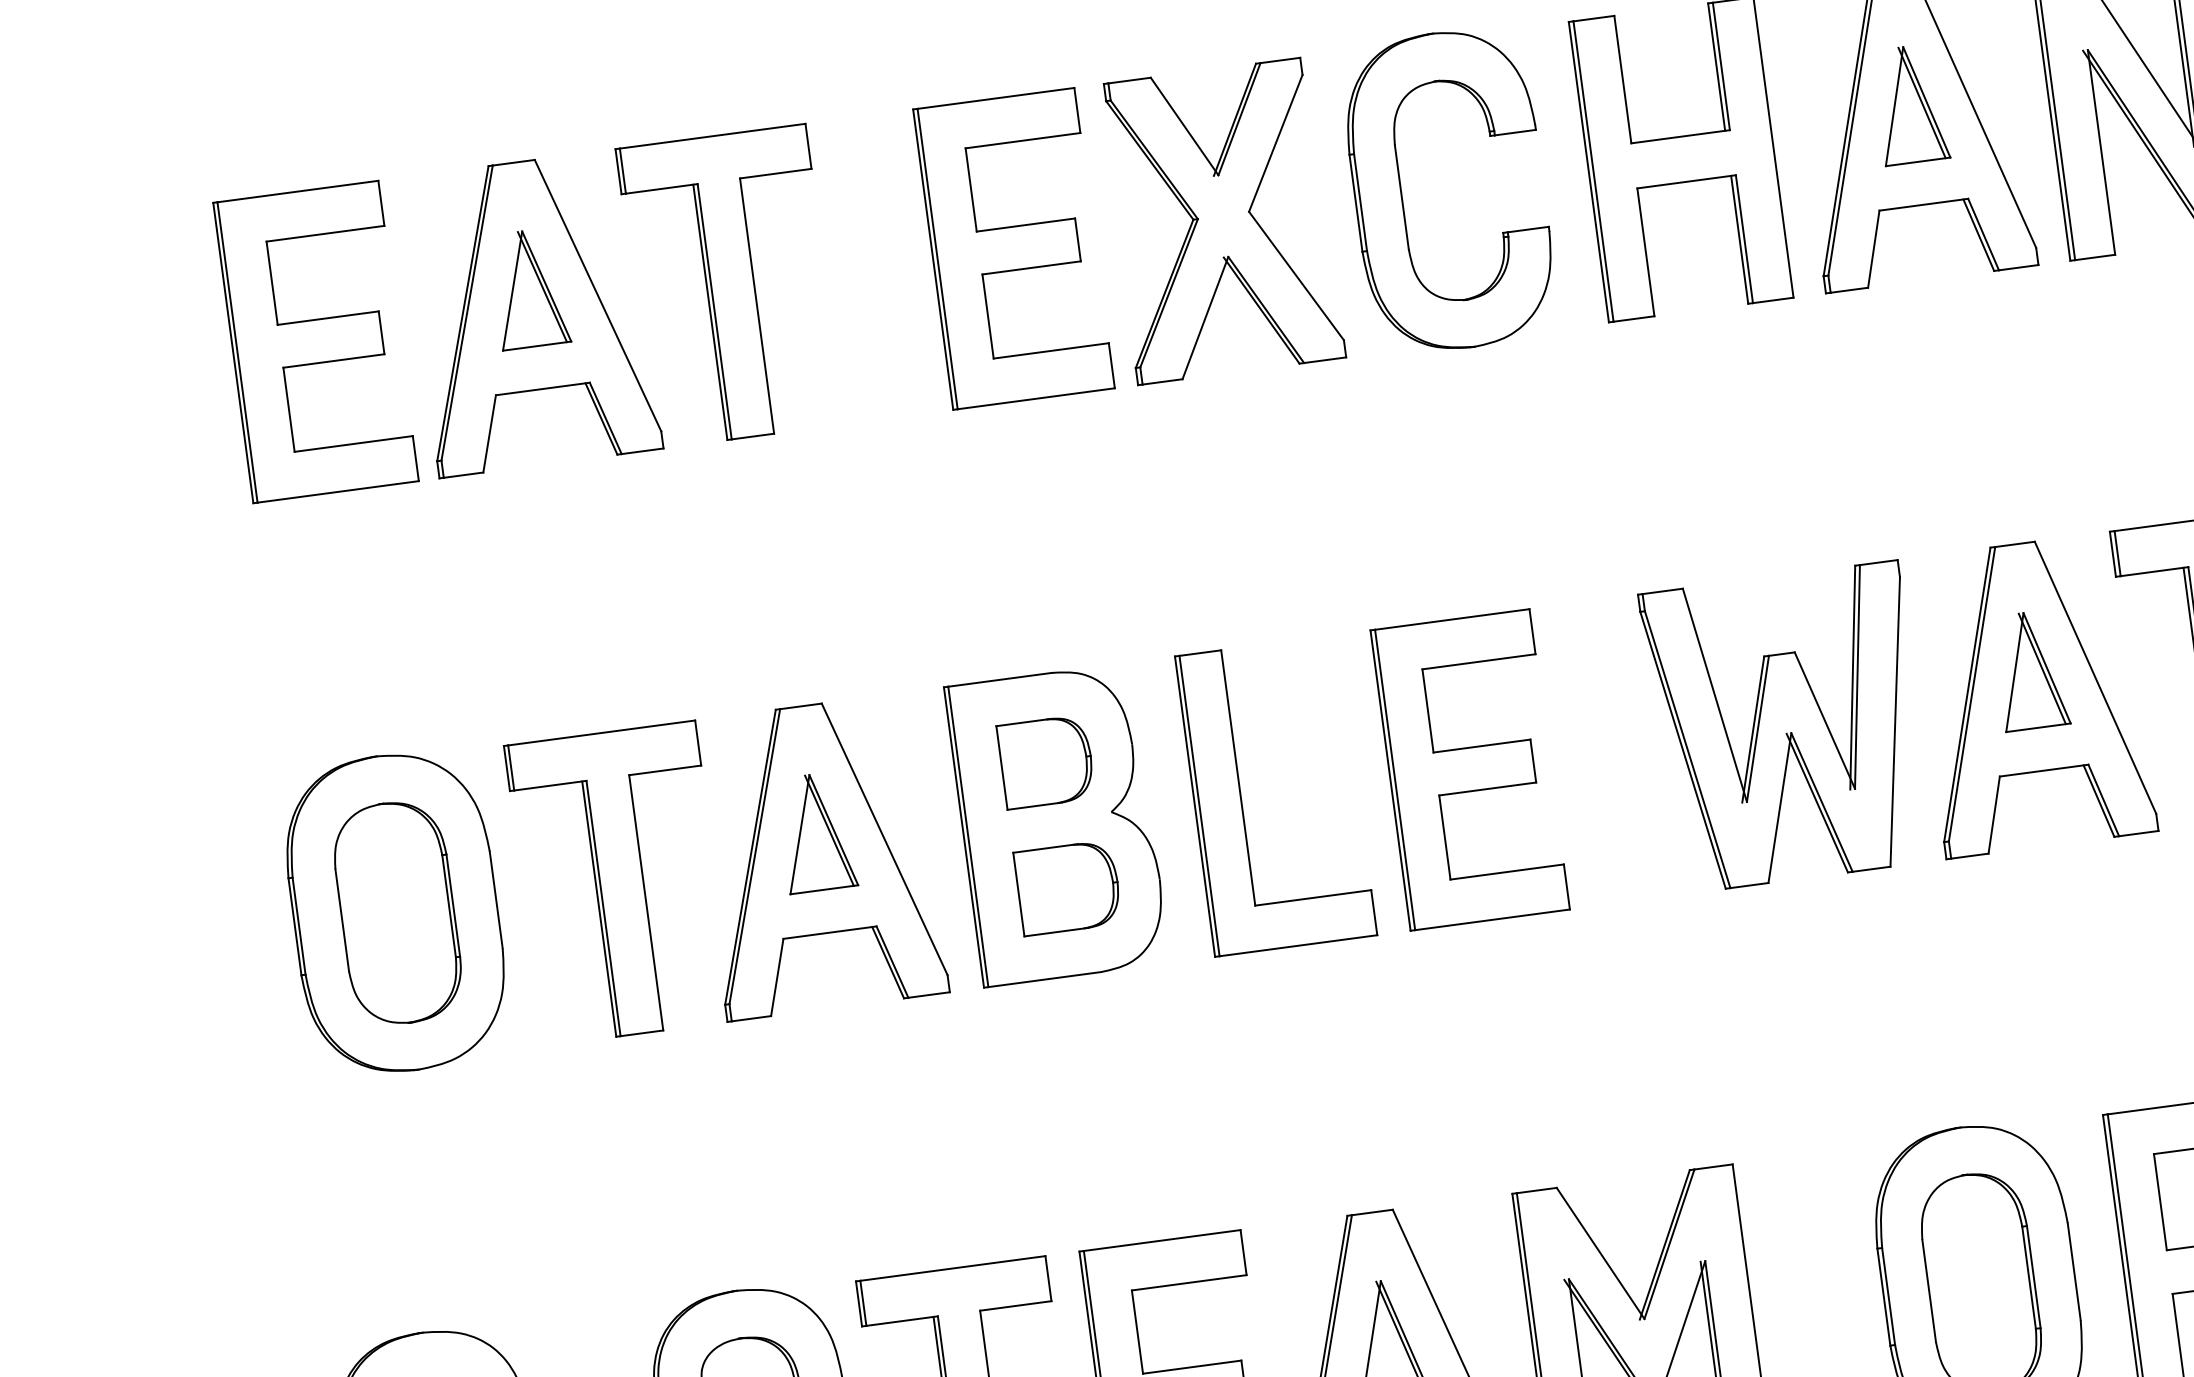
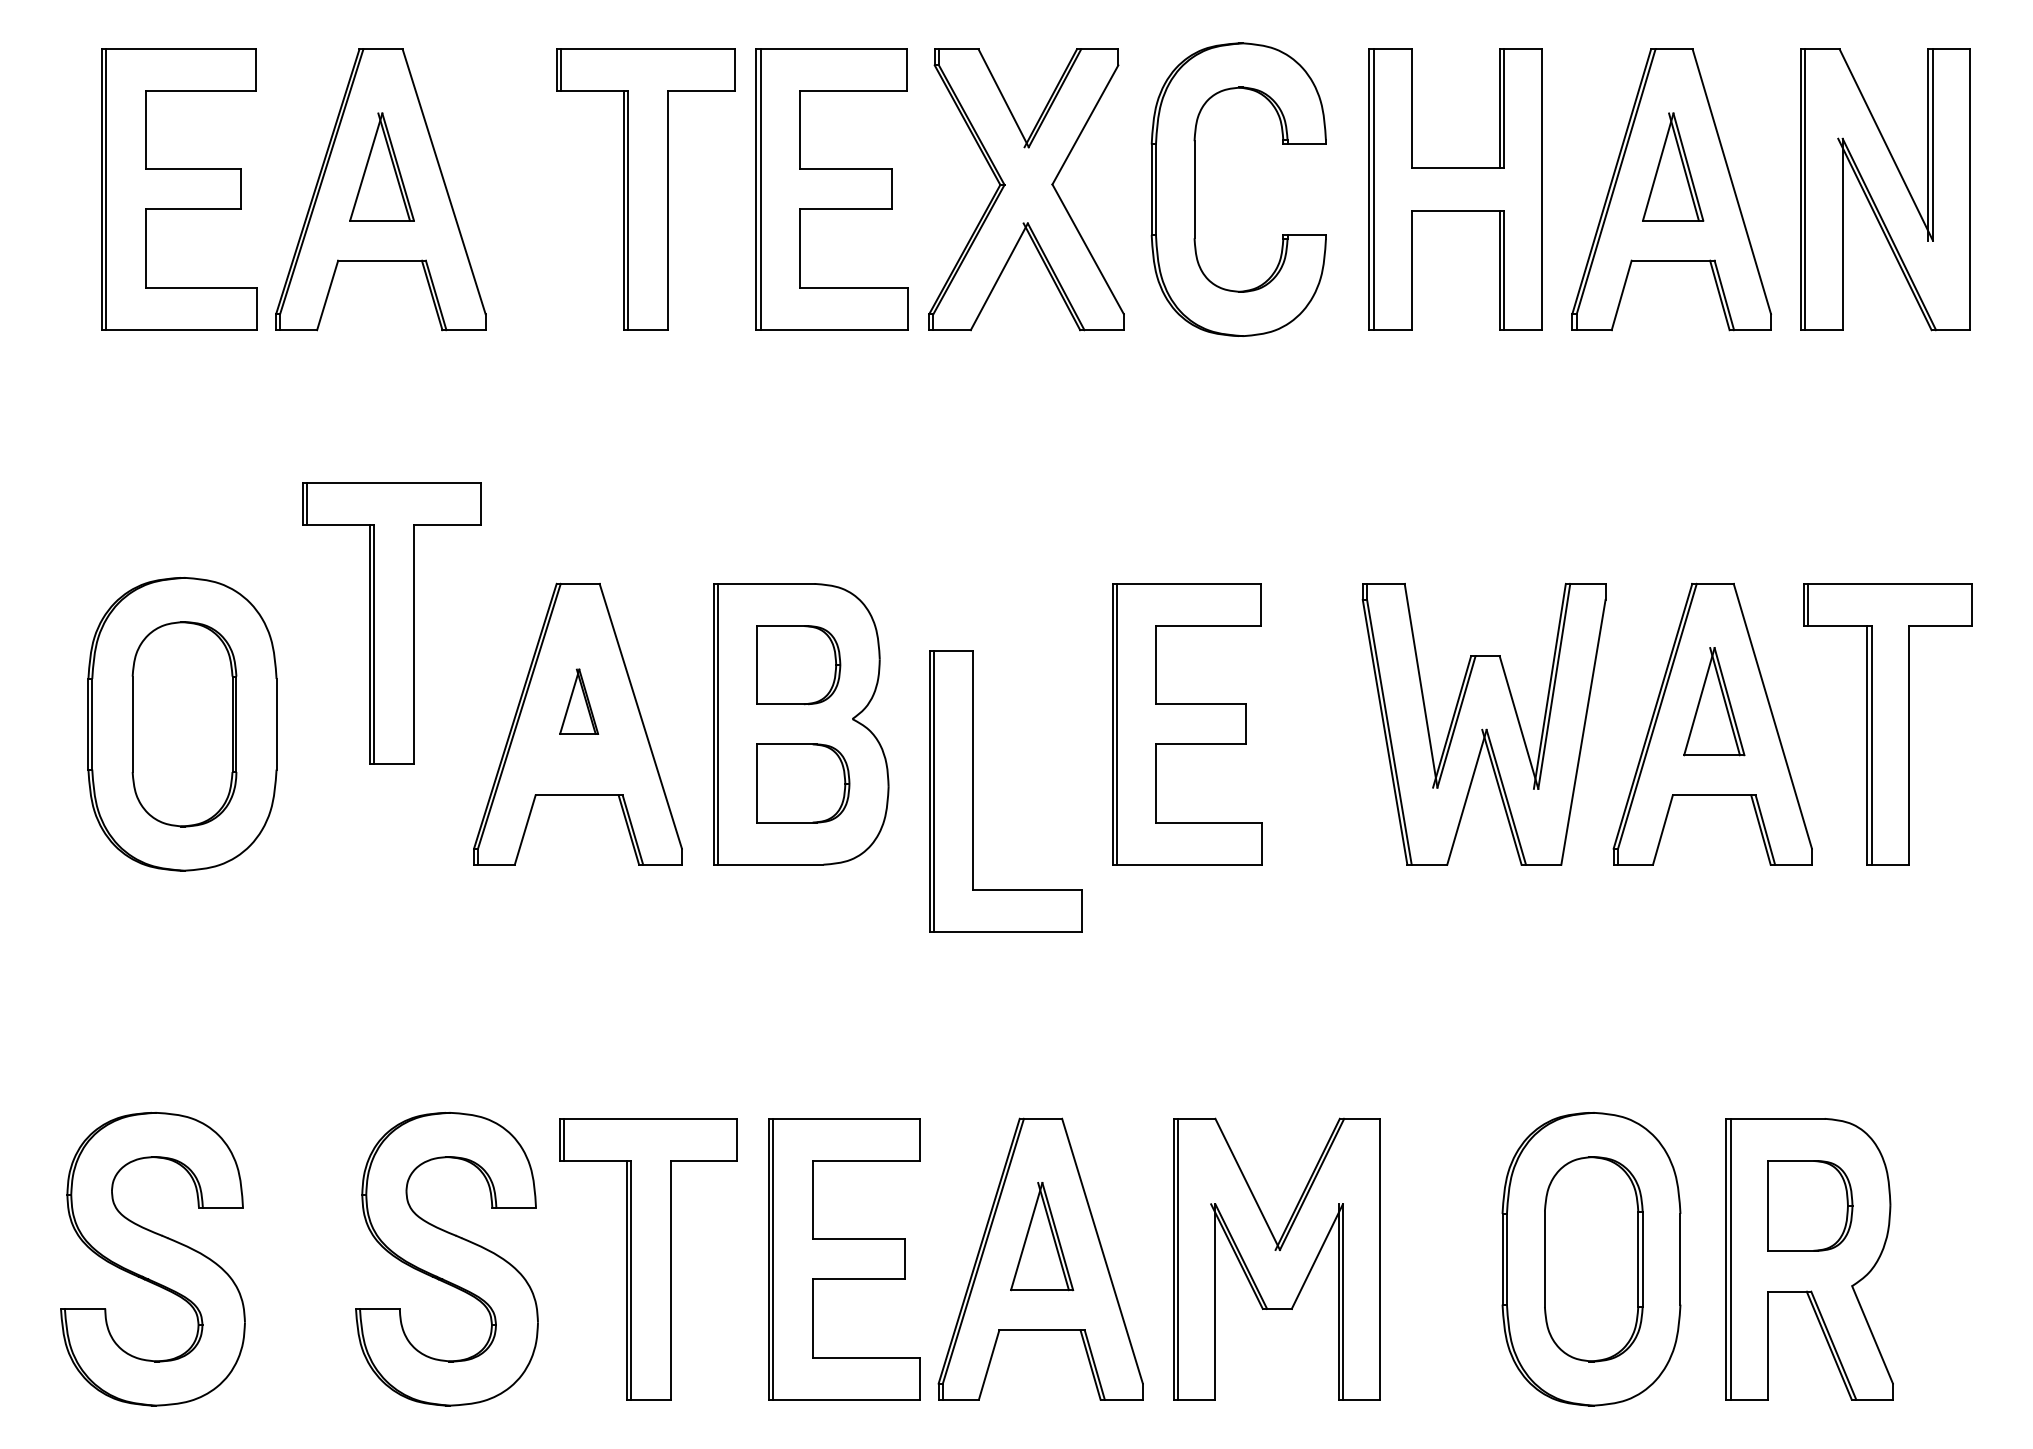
part: (729, 286) -> (645, 189), moved
part: (1241, 800) -> (973, 791), moved
part: (815, 832) -> (578, 701), size x0.6
part: (619, 883) -> (391, 623), moved

